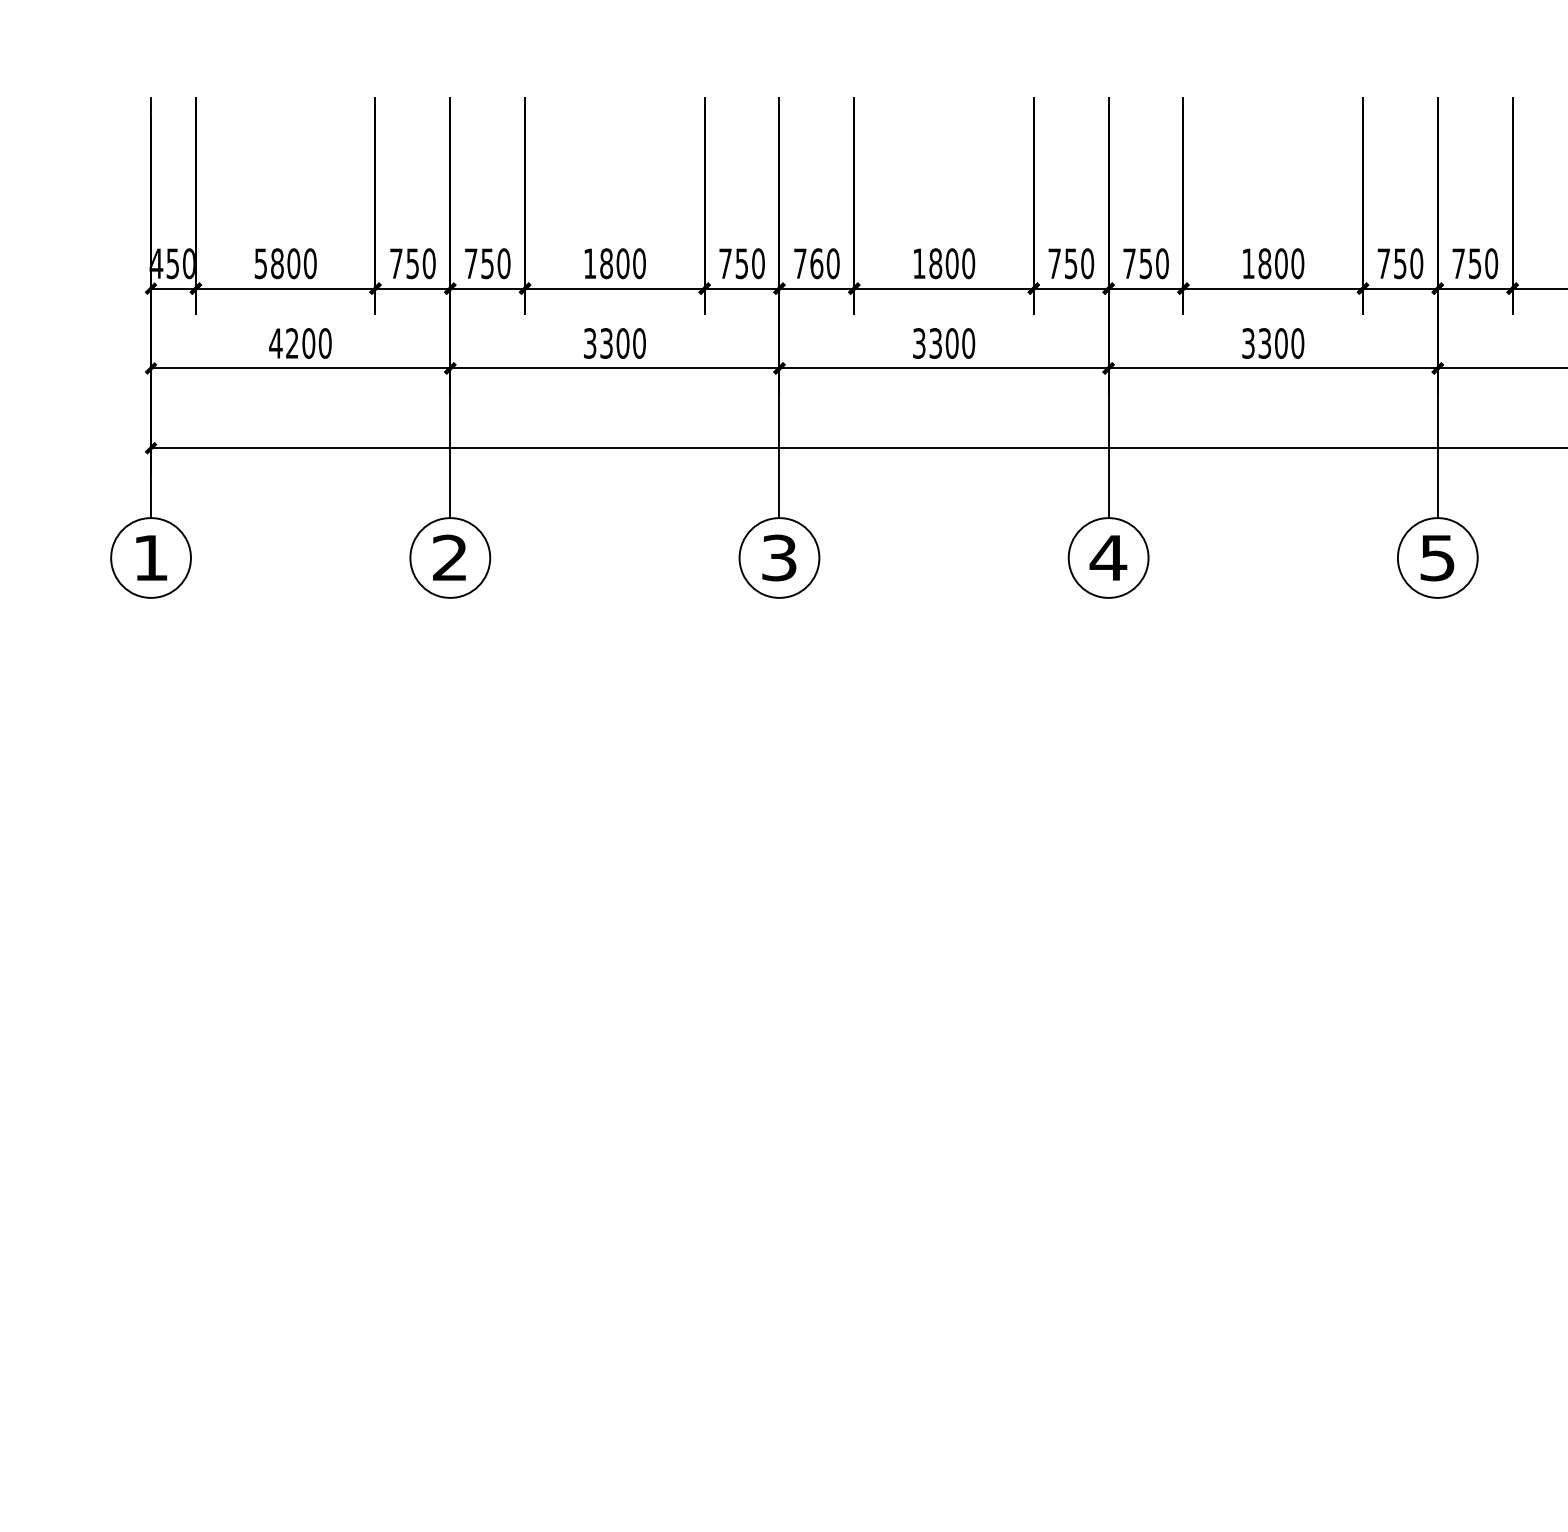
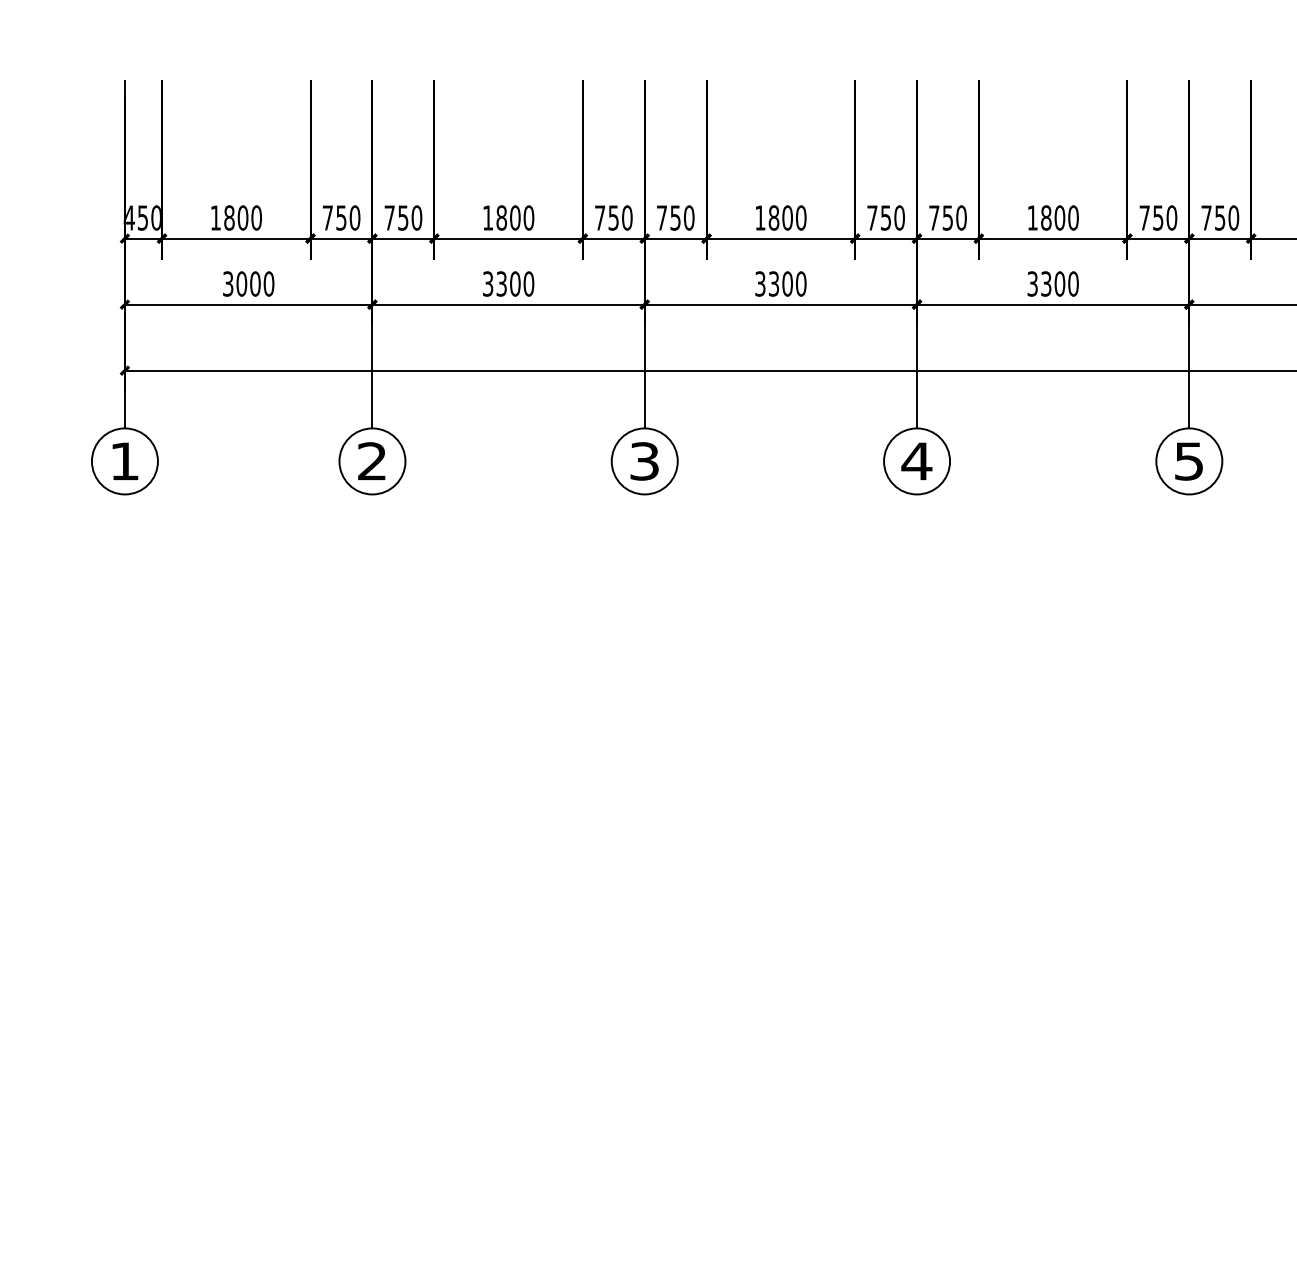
text: (260, 263) -> (215, 217), 5800 -> 1800
text: (816, 263) -> (675, 217), 760 -> 750
text: (283, 343) -> (234, 284), 4200 -> 3000

